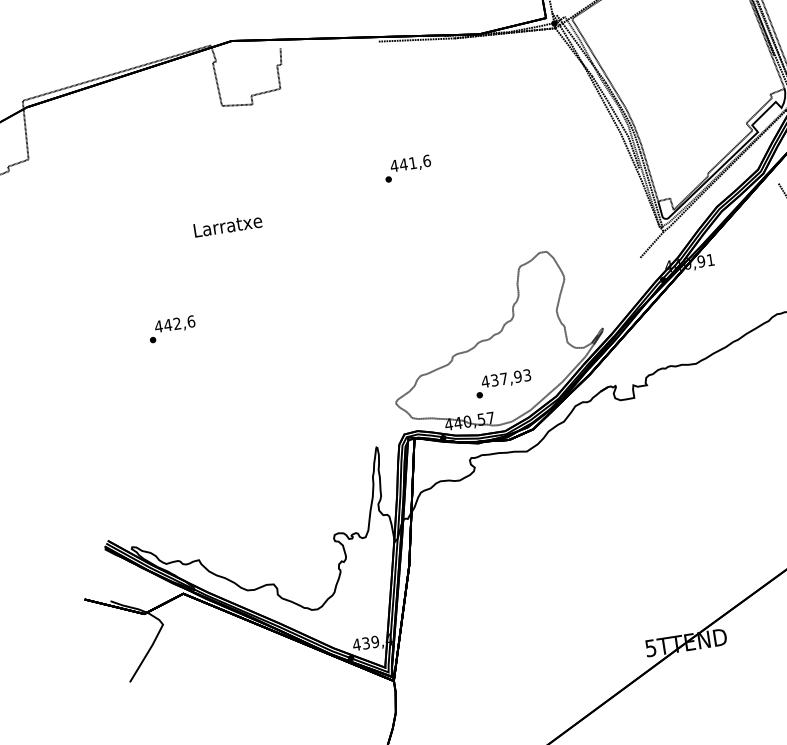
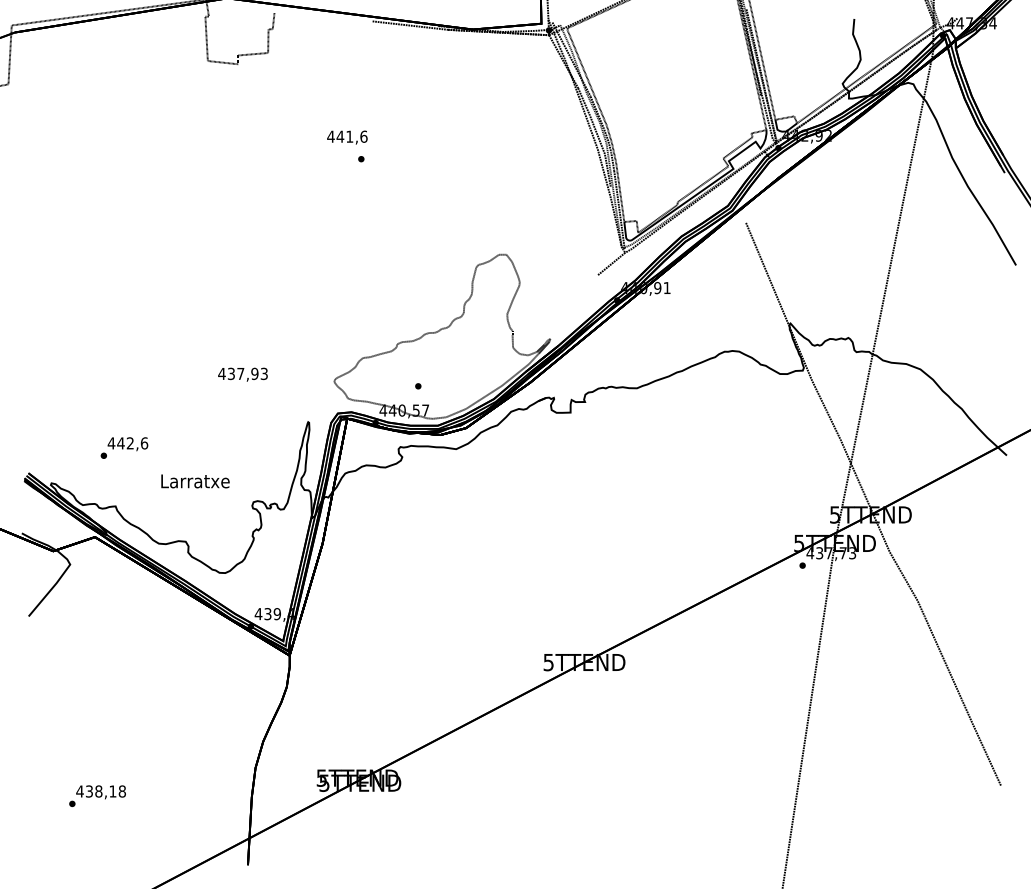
text: (410, 164) -> (347, 137), moved
text: (228, 225) -> (195, 481), moved
text: (172, 328) -> (124, 447), moved
text: (505, 379) -> (242, 374), moved

